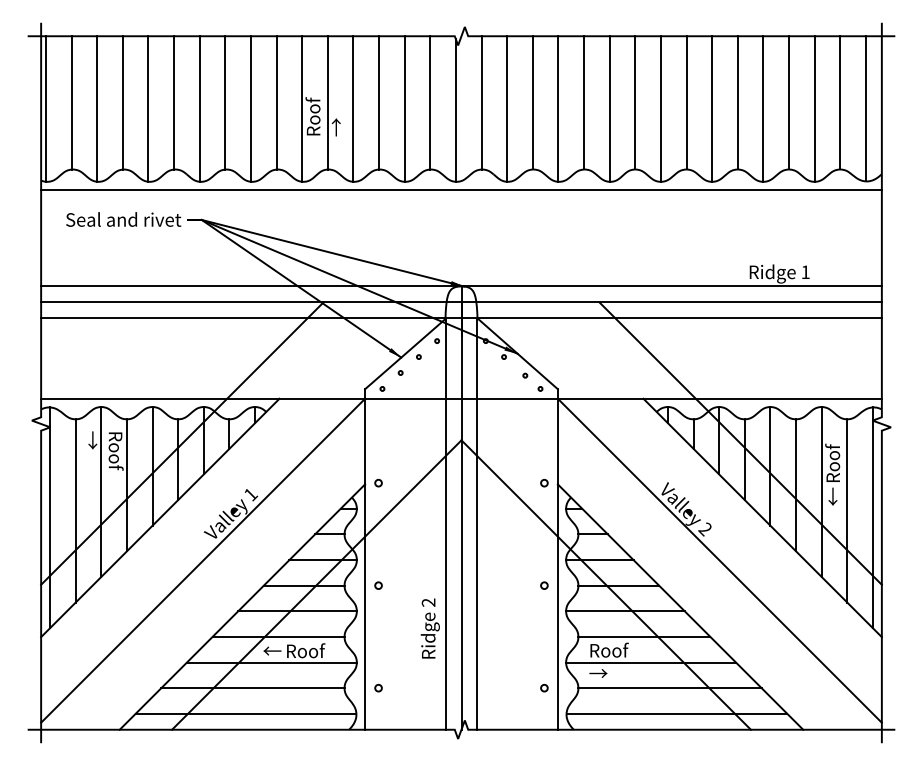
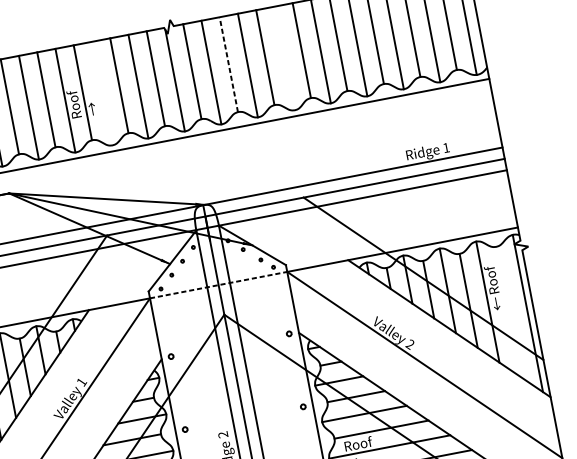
line: (532, 102) -> (228, 64), solid -> dashed
line: (353, 108) -> (101, 93), removed
line: (609, 108) -> (284, 58), removed
line: (461, 398) -> (218, 284), solid -> dashed
line: (847, 510) -> (508, 311), removed

